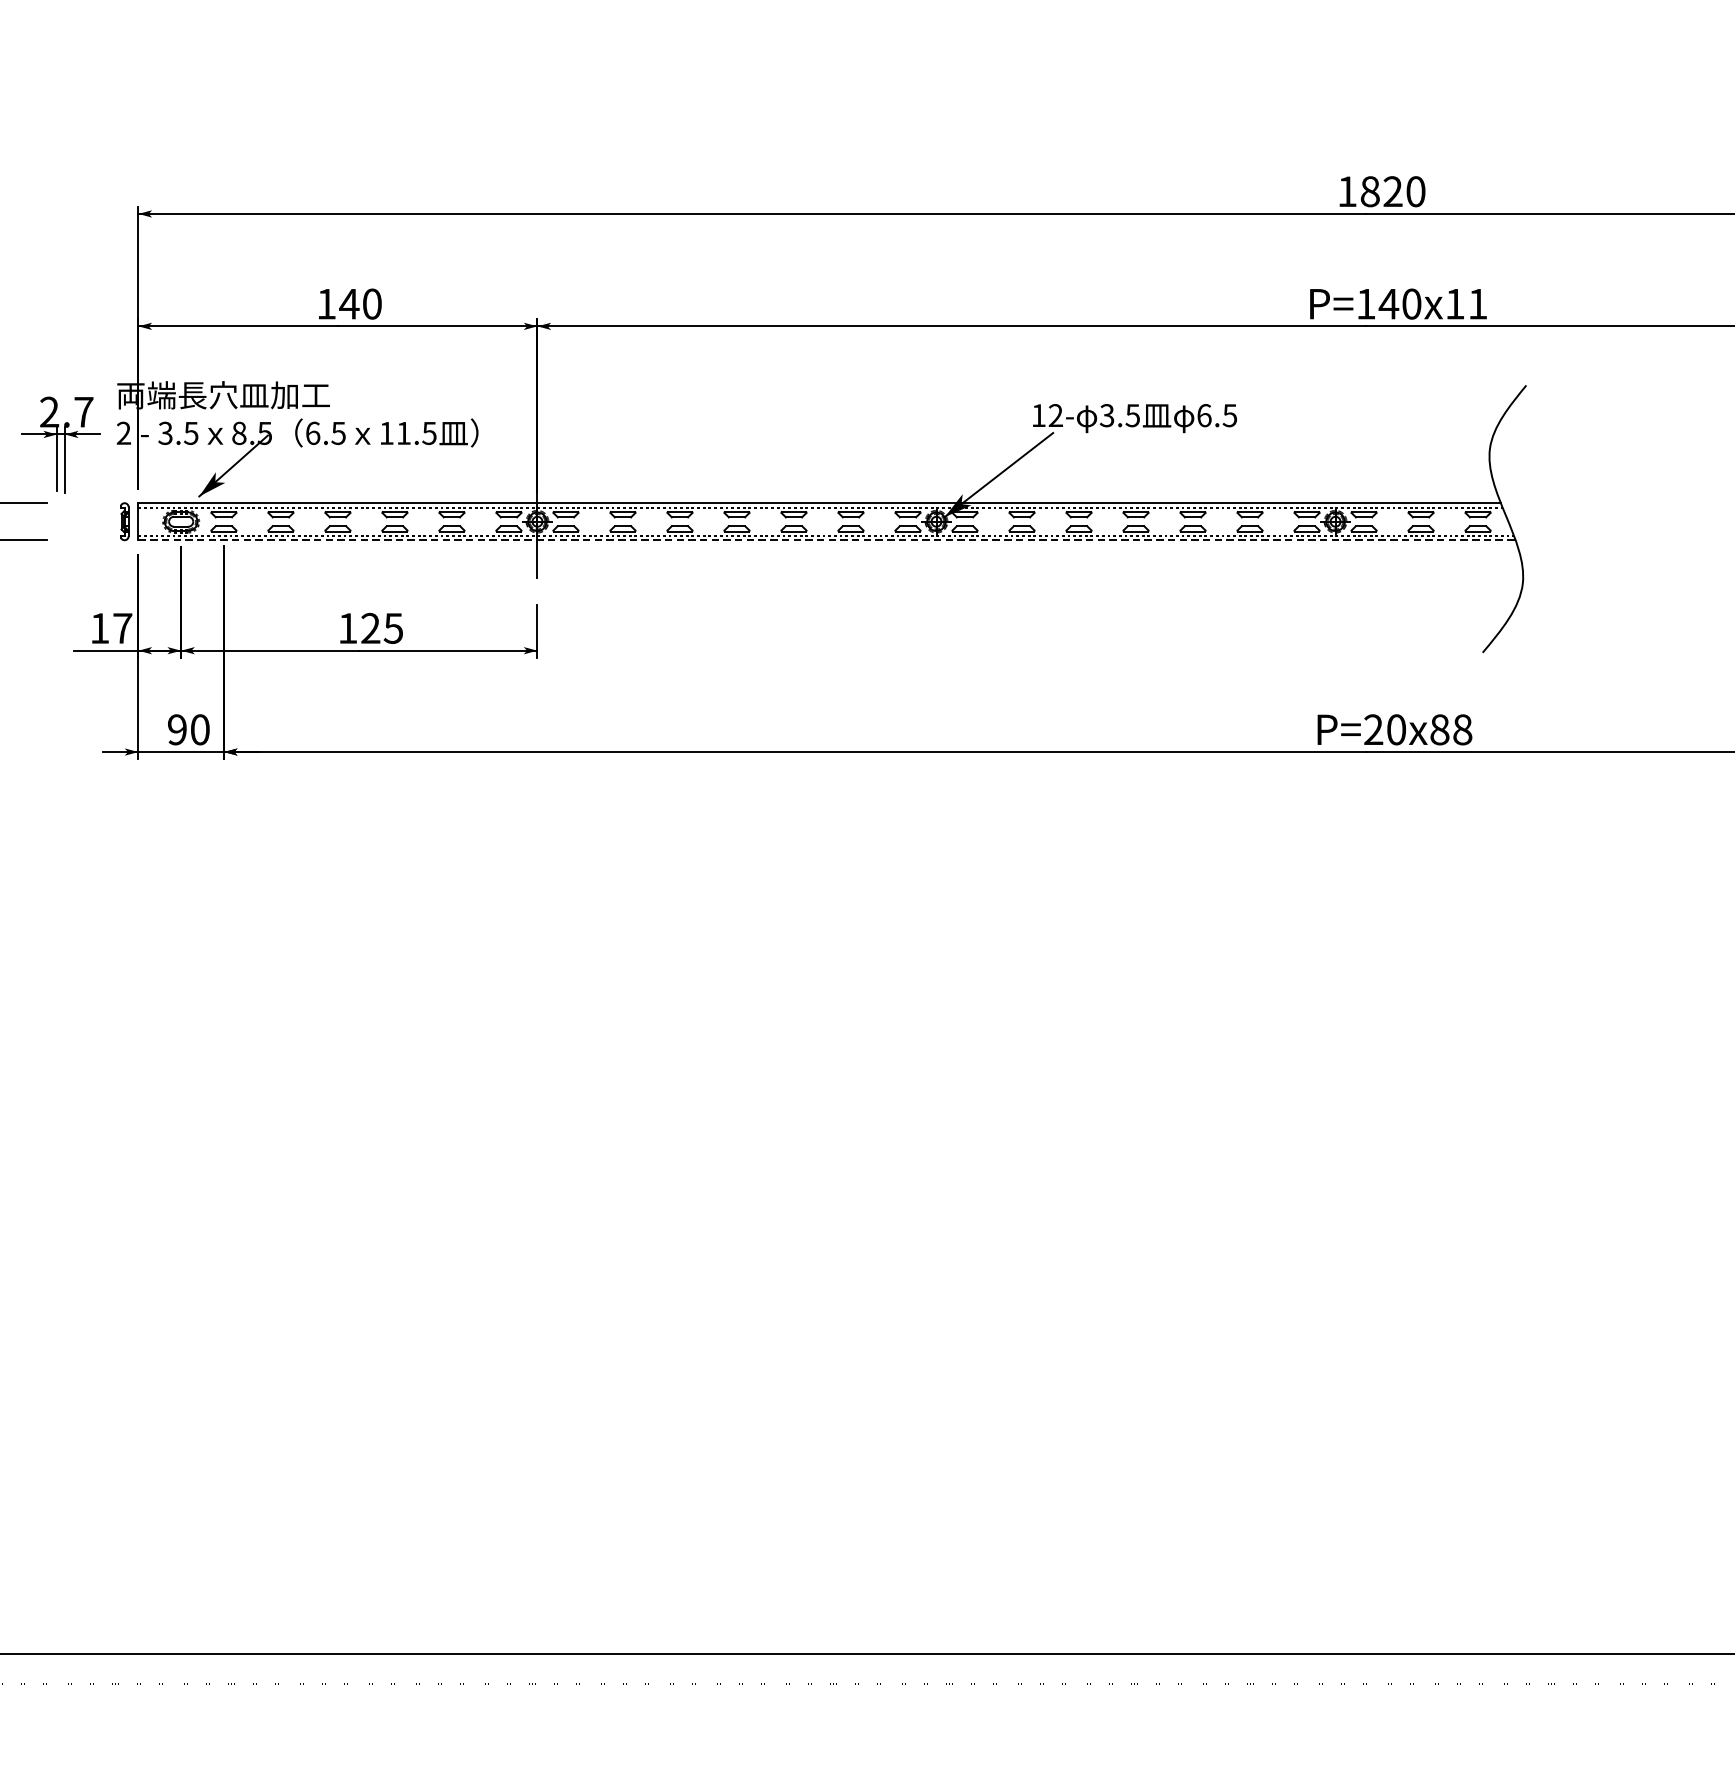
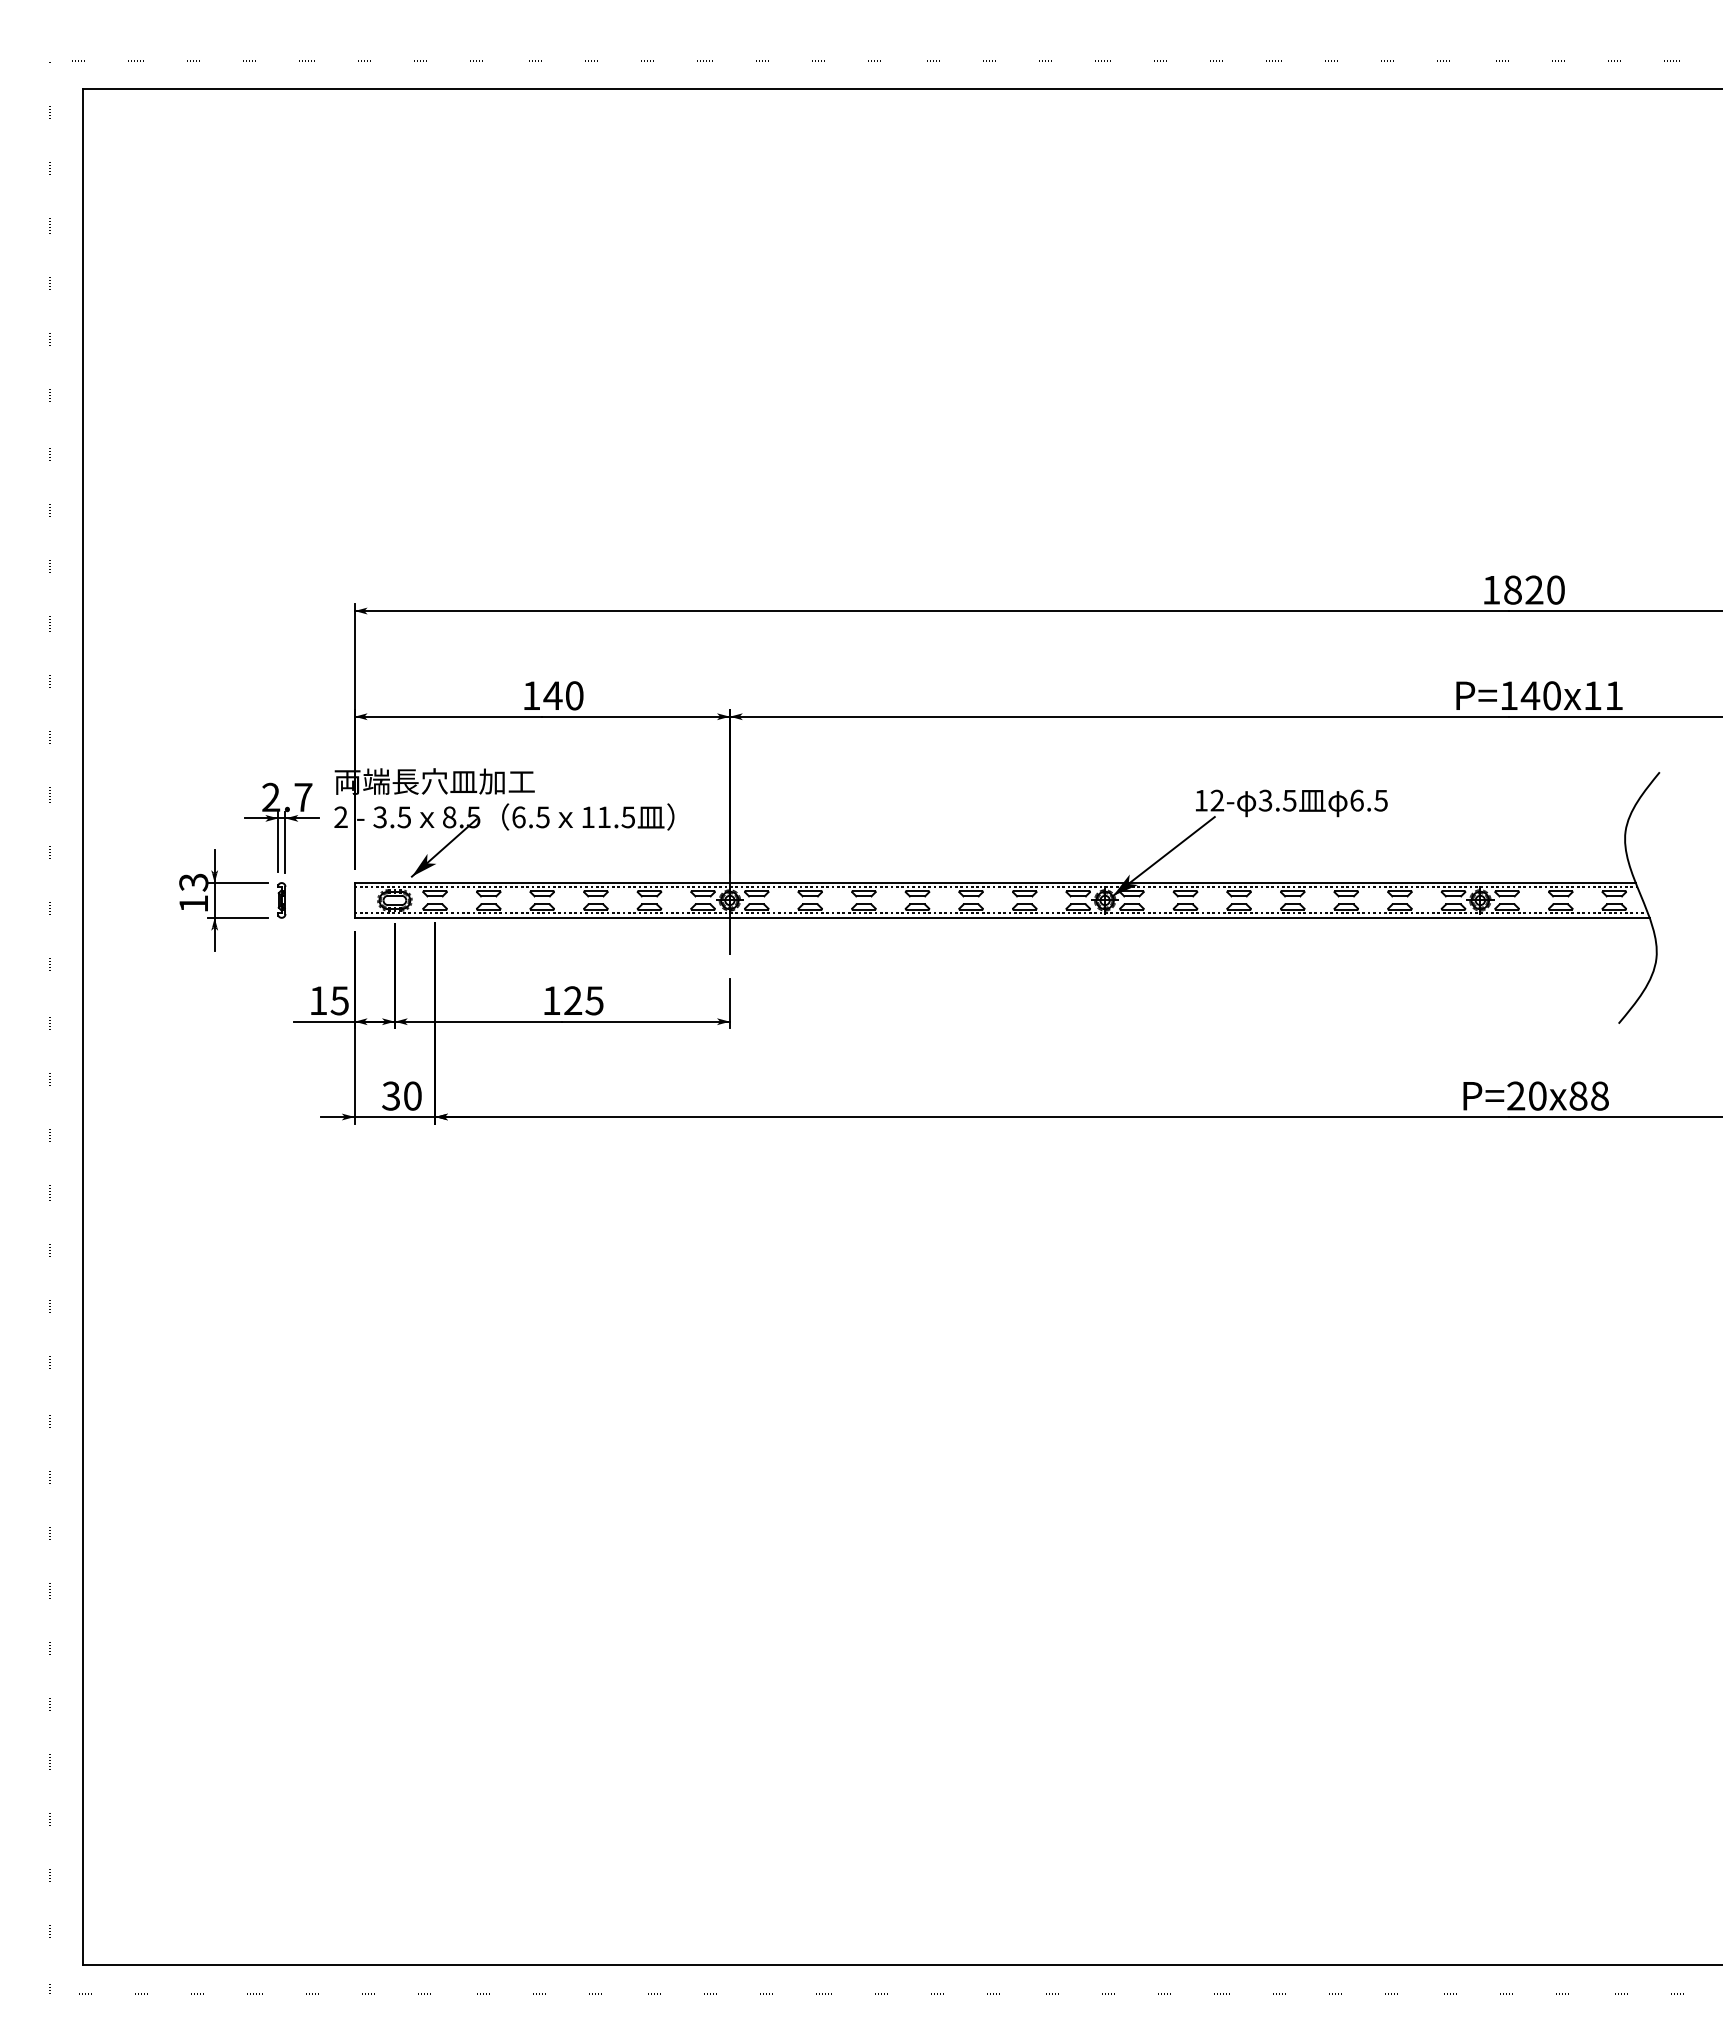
part: (124, 521) -> (281, 900), moved
line: (827, 539) -> (1002, 917), dashed -> solid
text: (122, 628) -> (339, 1000), 17 -> 15
text: (176, 729) -> (390, 1095), 90 -> 30

